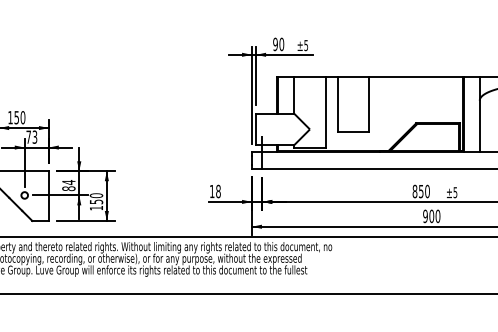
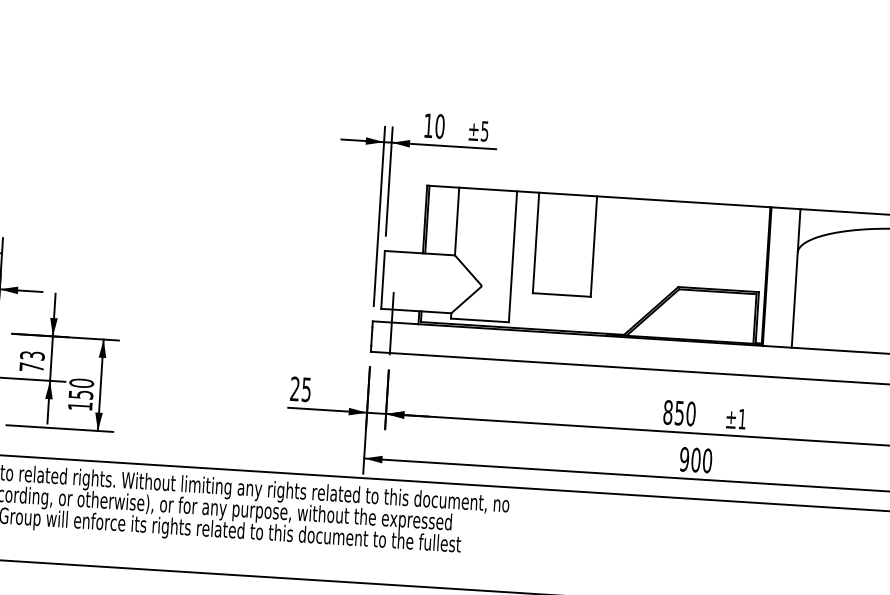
text: (275, 44) -> (428, 125), 90 -> 10
text: (68, 185) -> (31, 361), 84 -> 73
text: (214, 191) -> (299, 389), 18 -> 25
text: (455, 192) -> (742, 418), ±5 -> ±1

